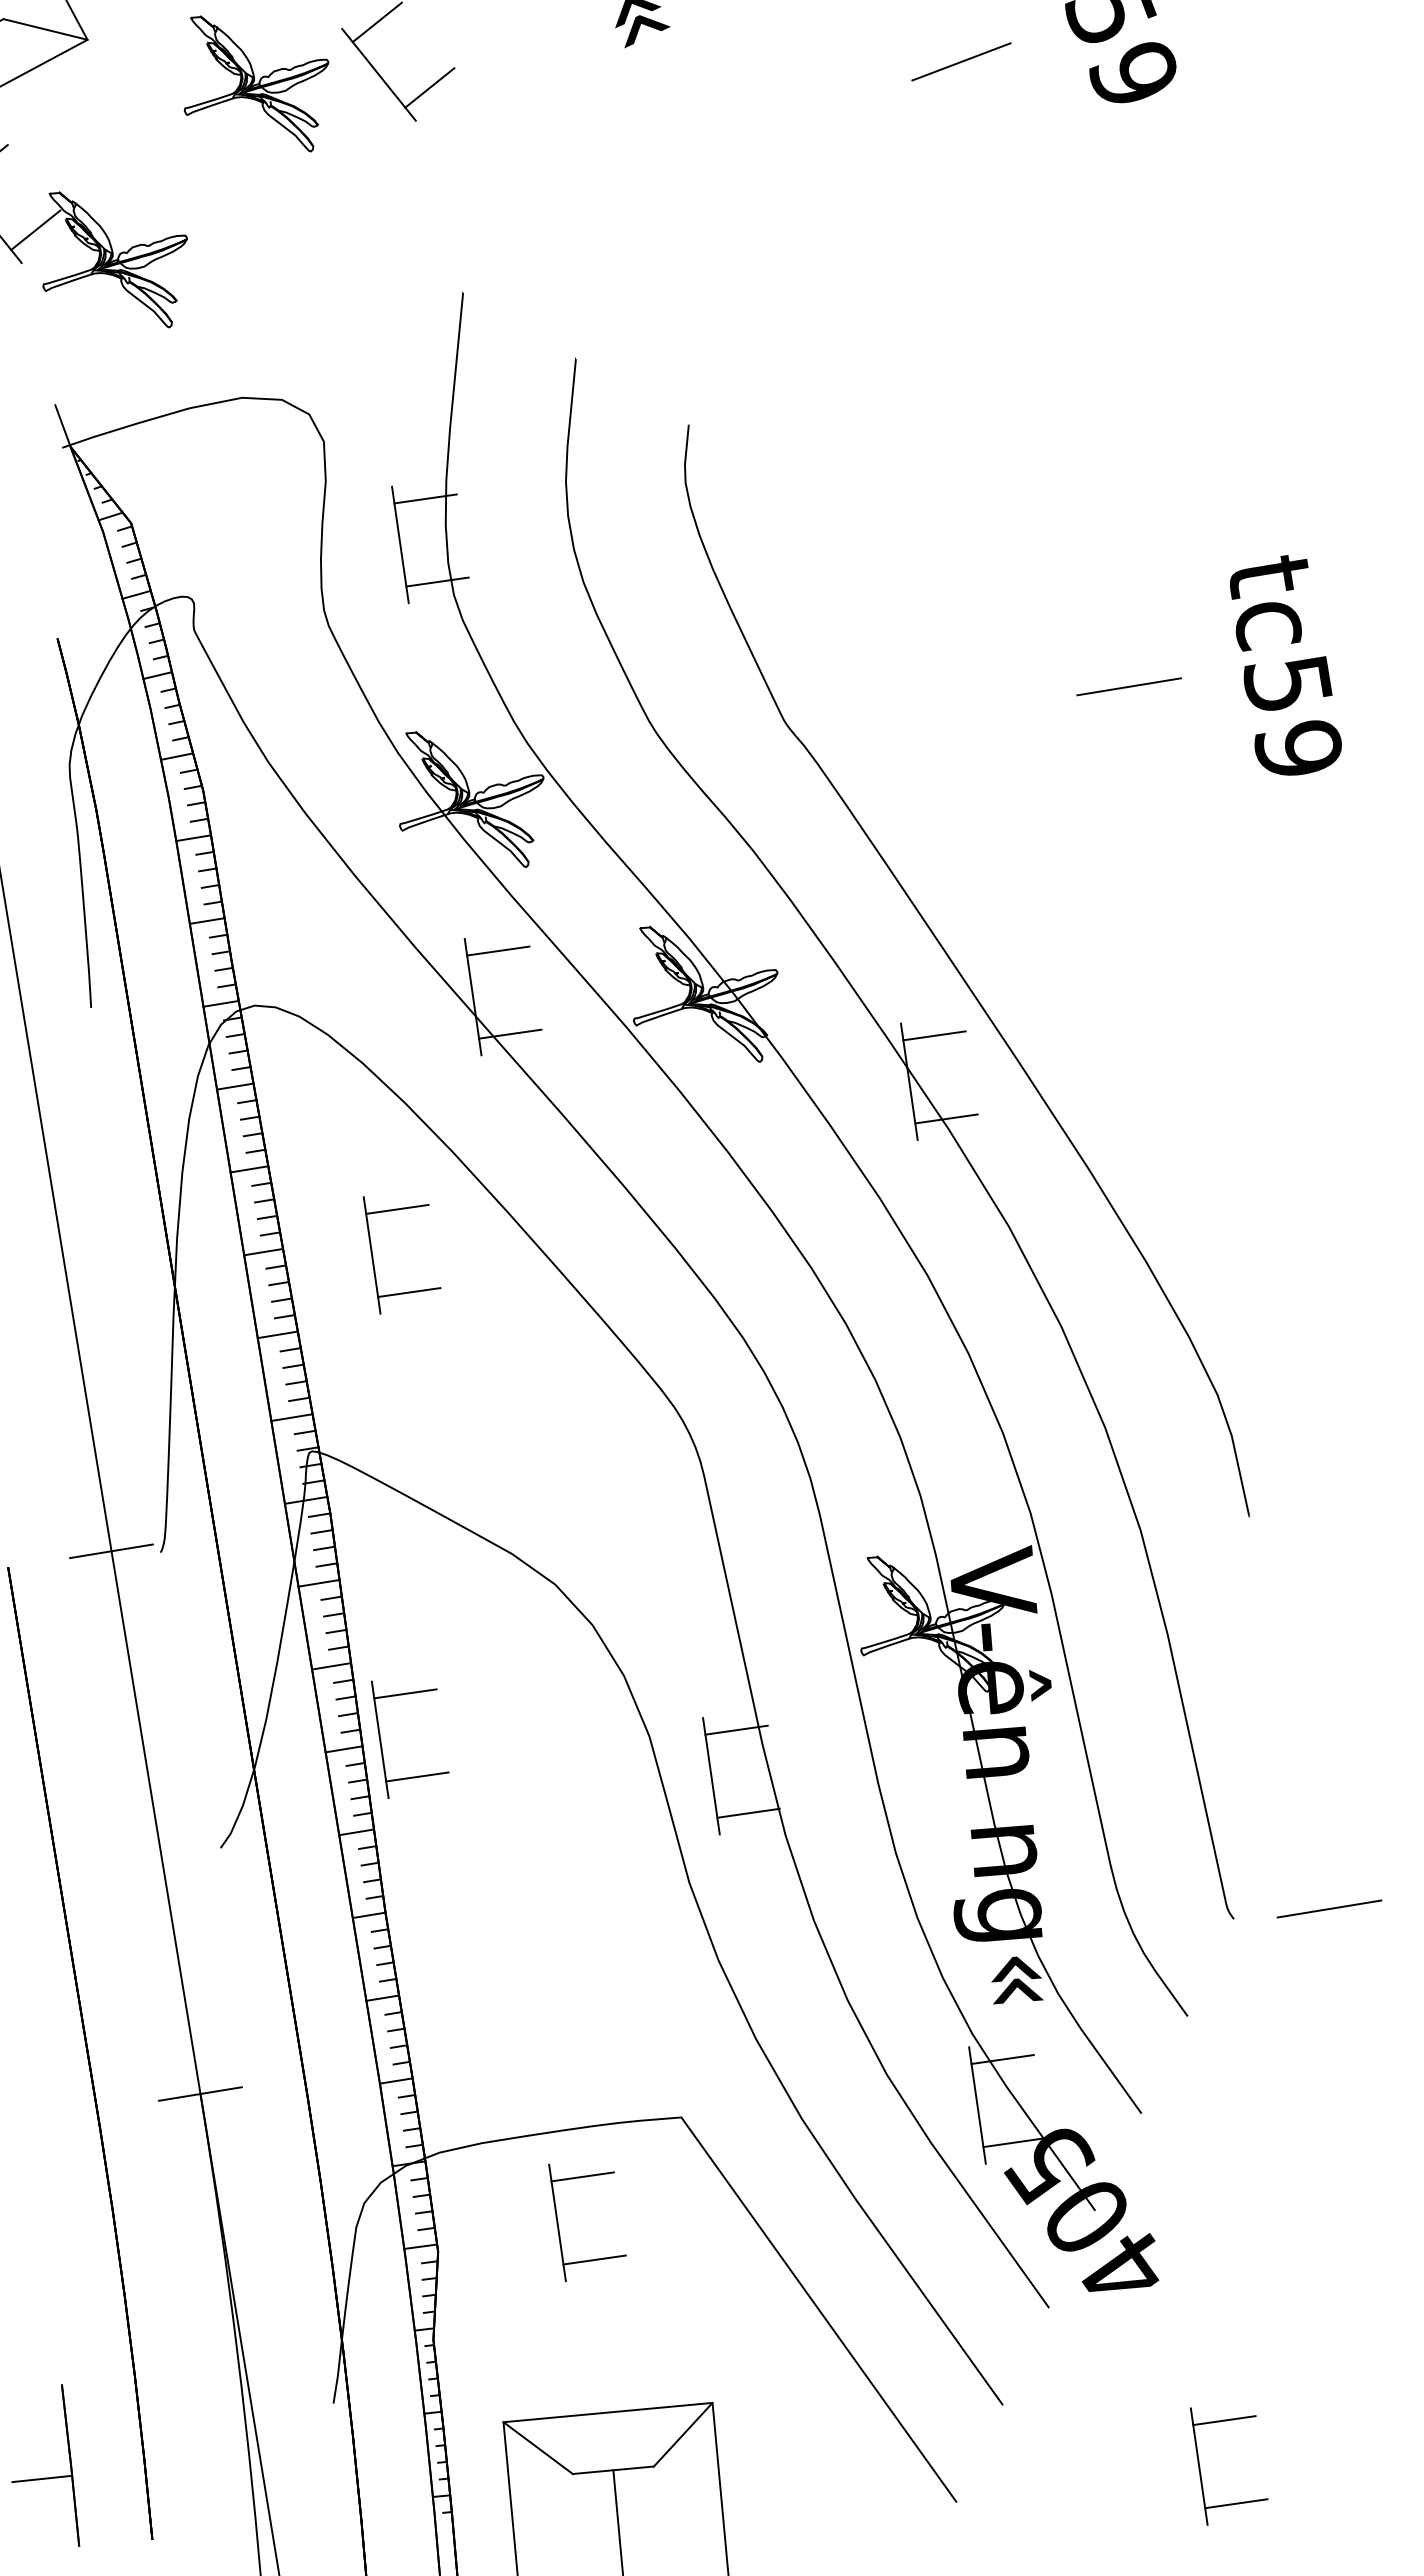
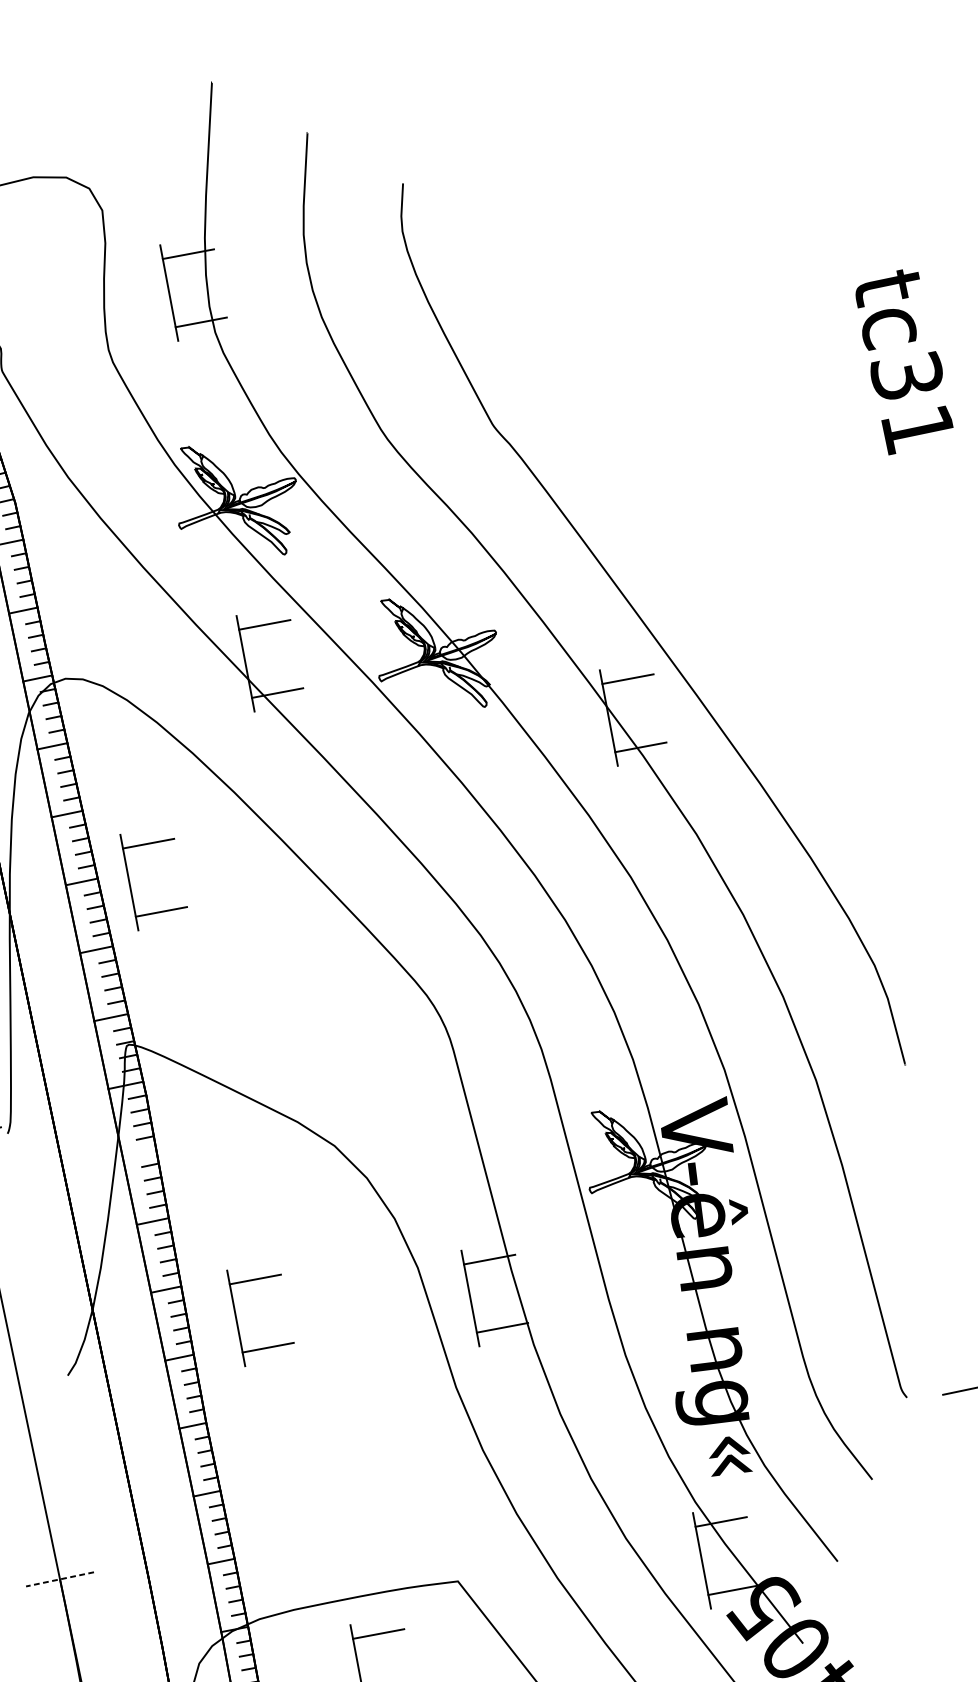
line: (1128, 686) -> (775, 383), removed
text: (1292, 717) -> (912, 403), tc59 -> tc31
part: (374, 1262) -> (131, 888), moved
line: (318, 1582) -> (139, 1152), removed
part: (382, 1746) -> (238, 1323), moved
line: (200, 2094) -> (60, 1579), solid -> dashed

